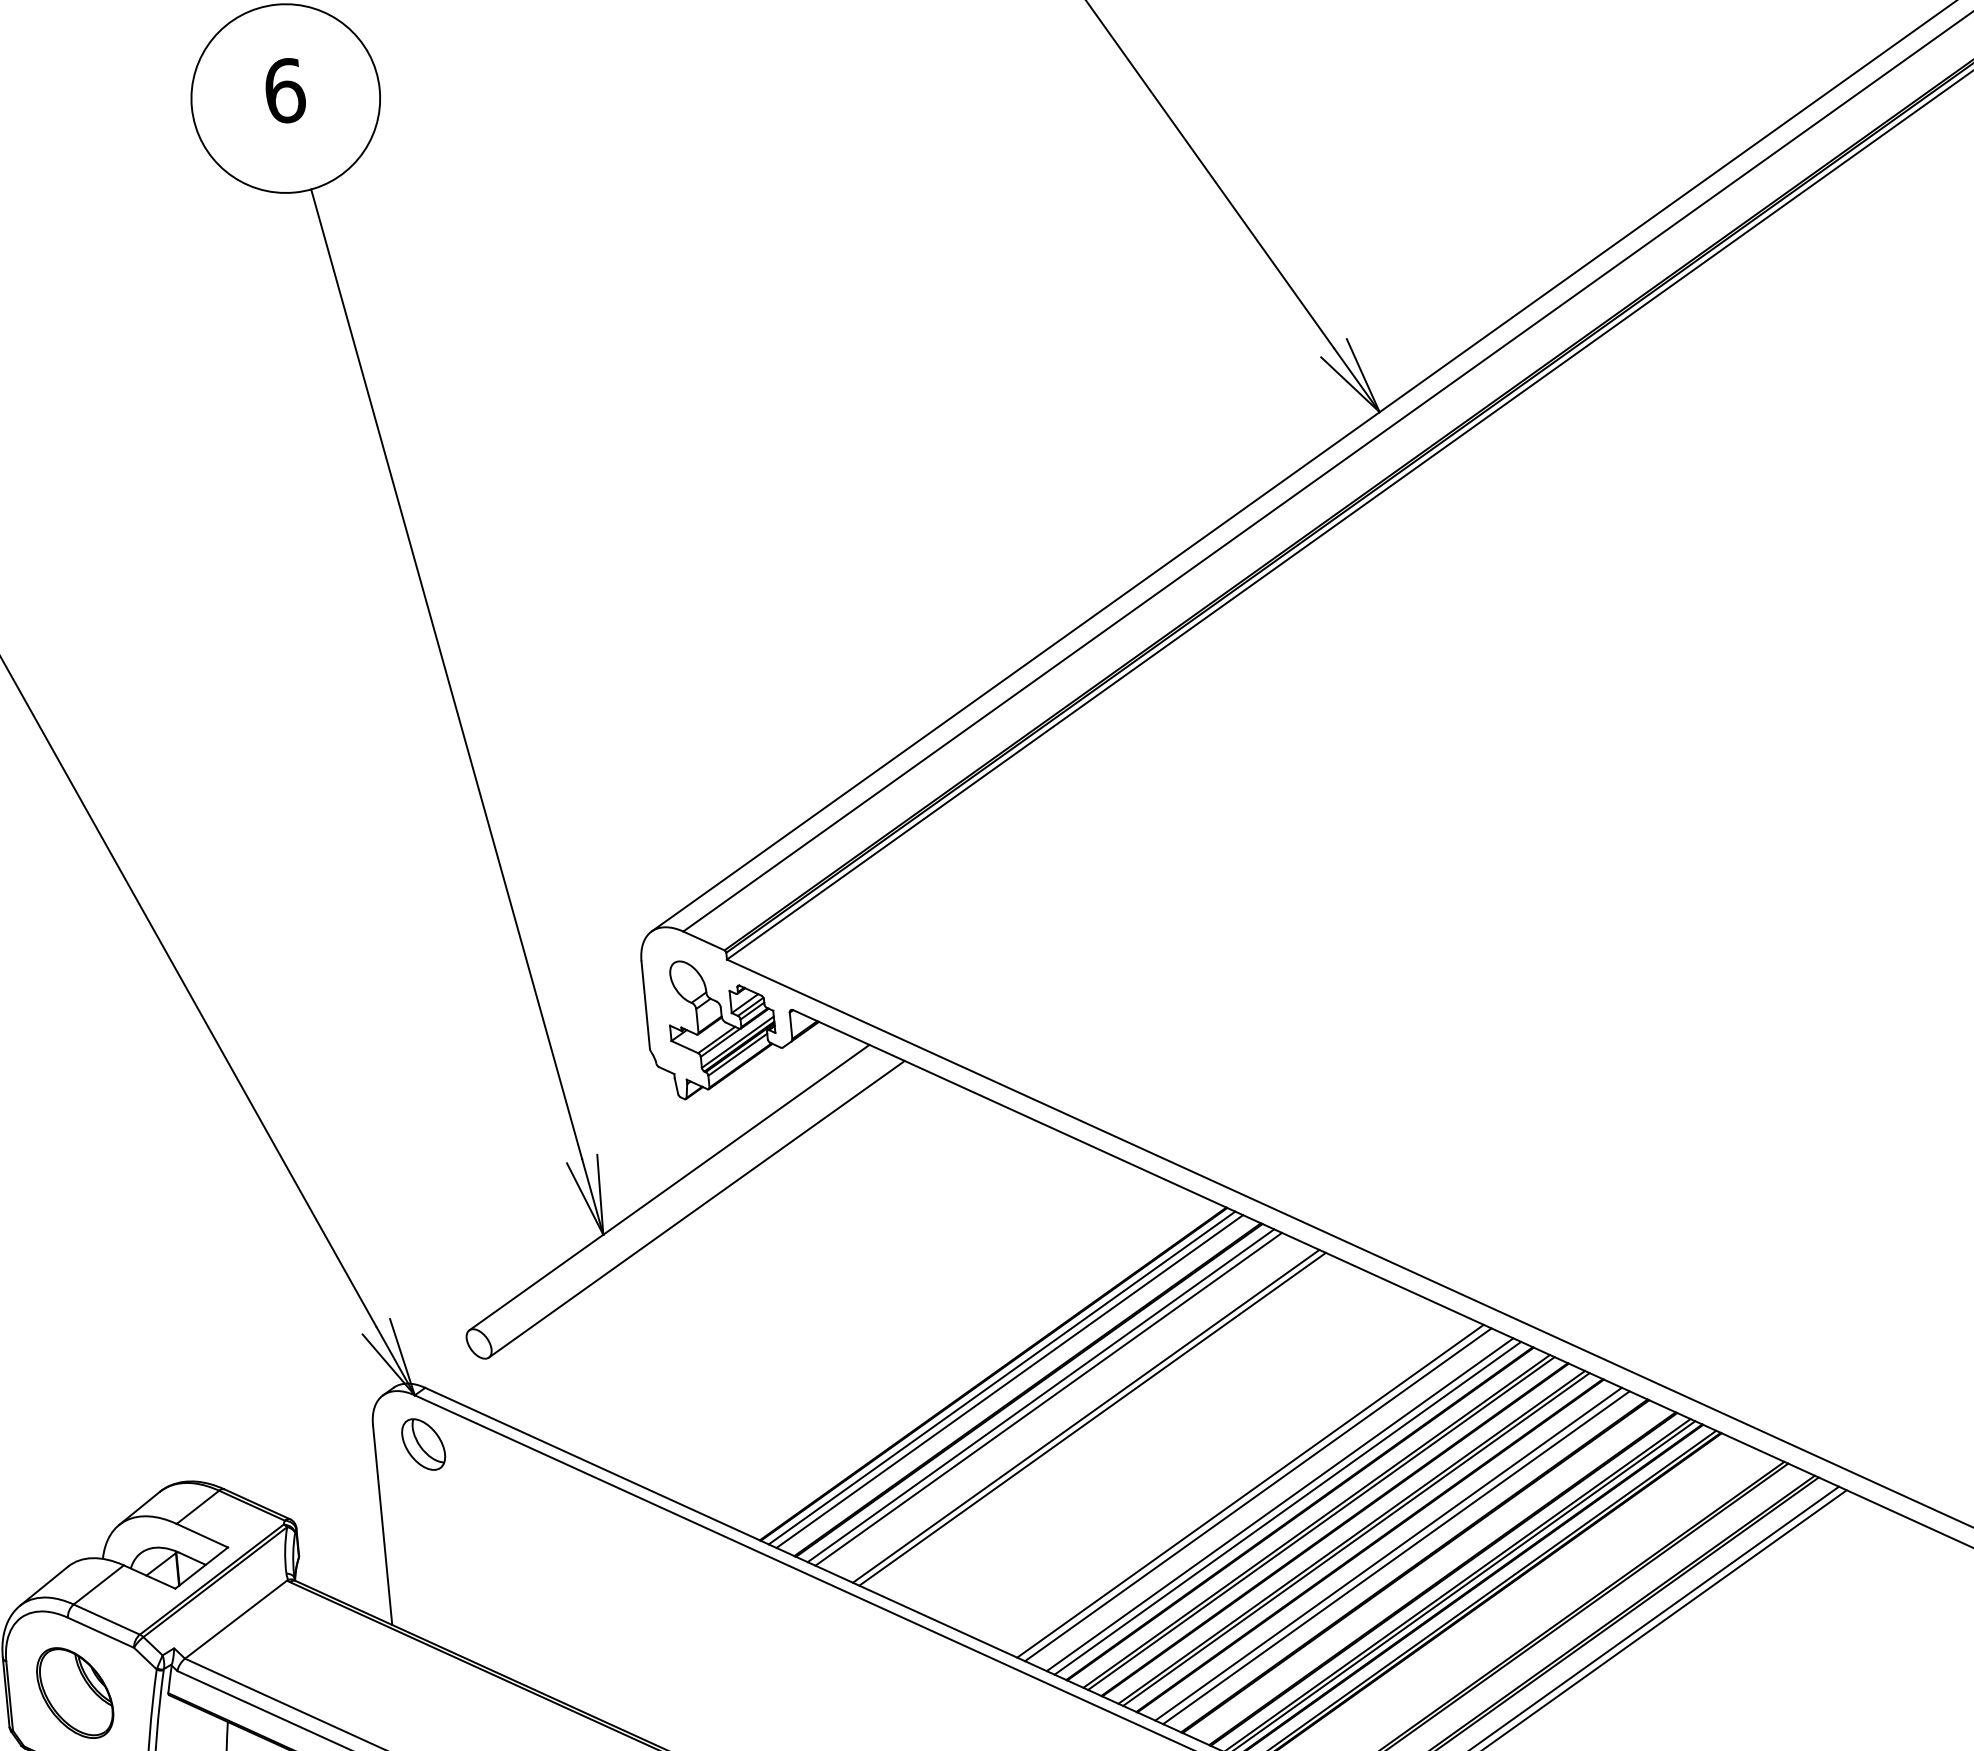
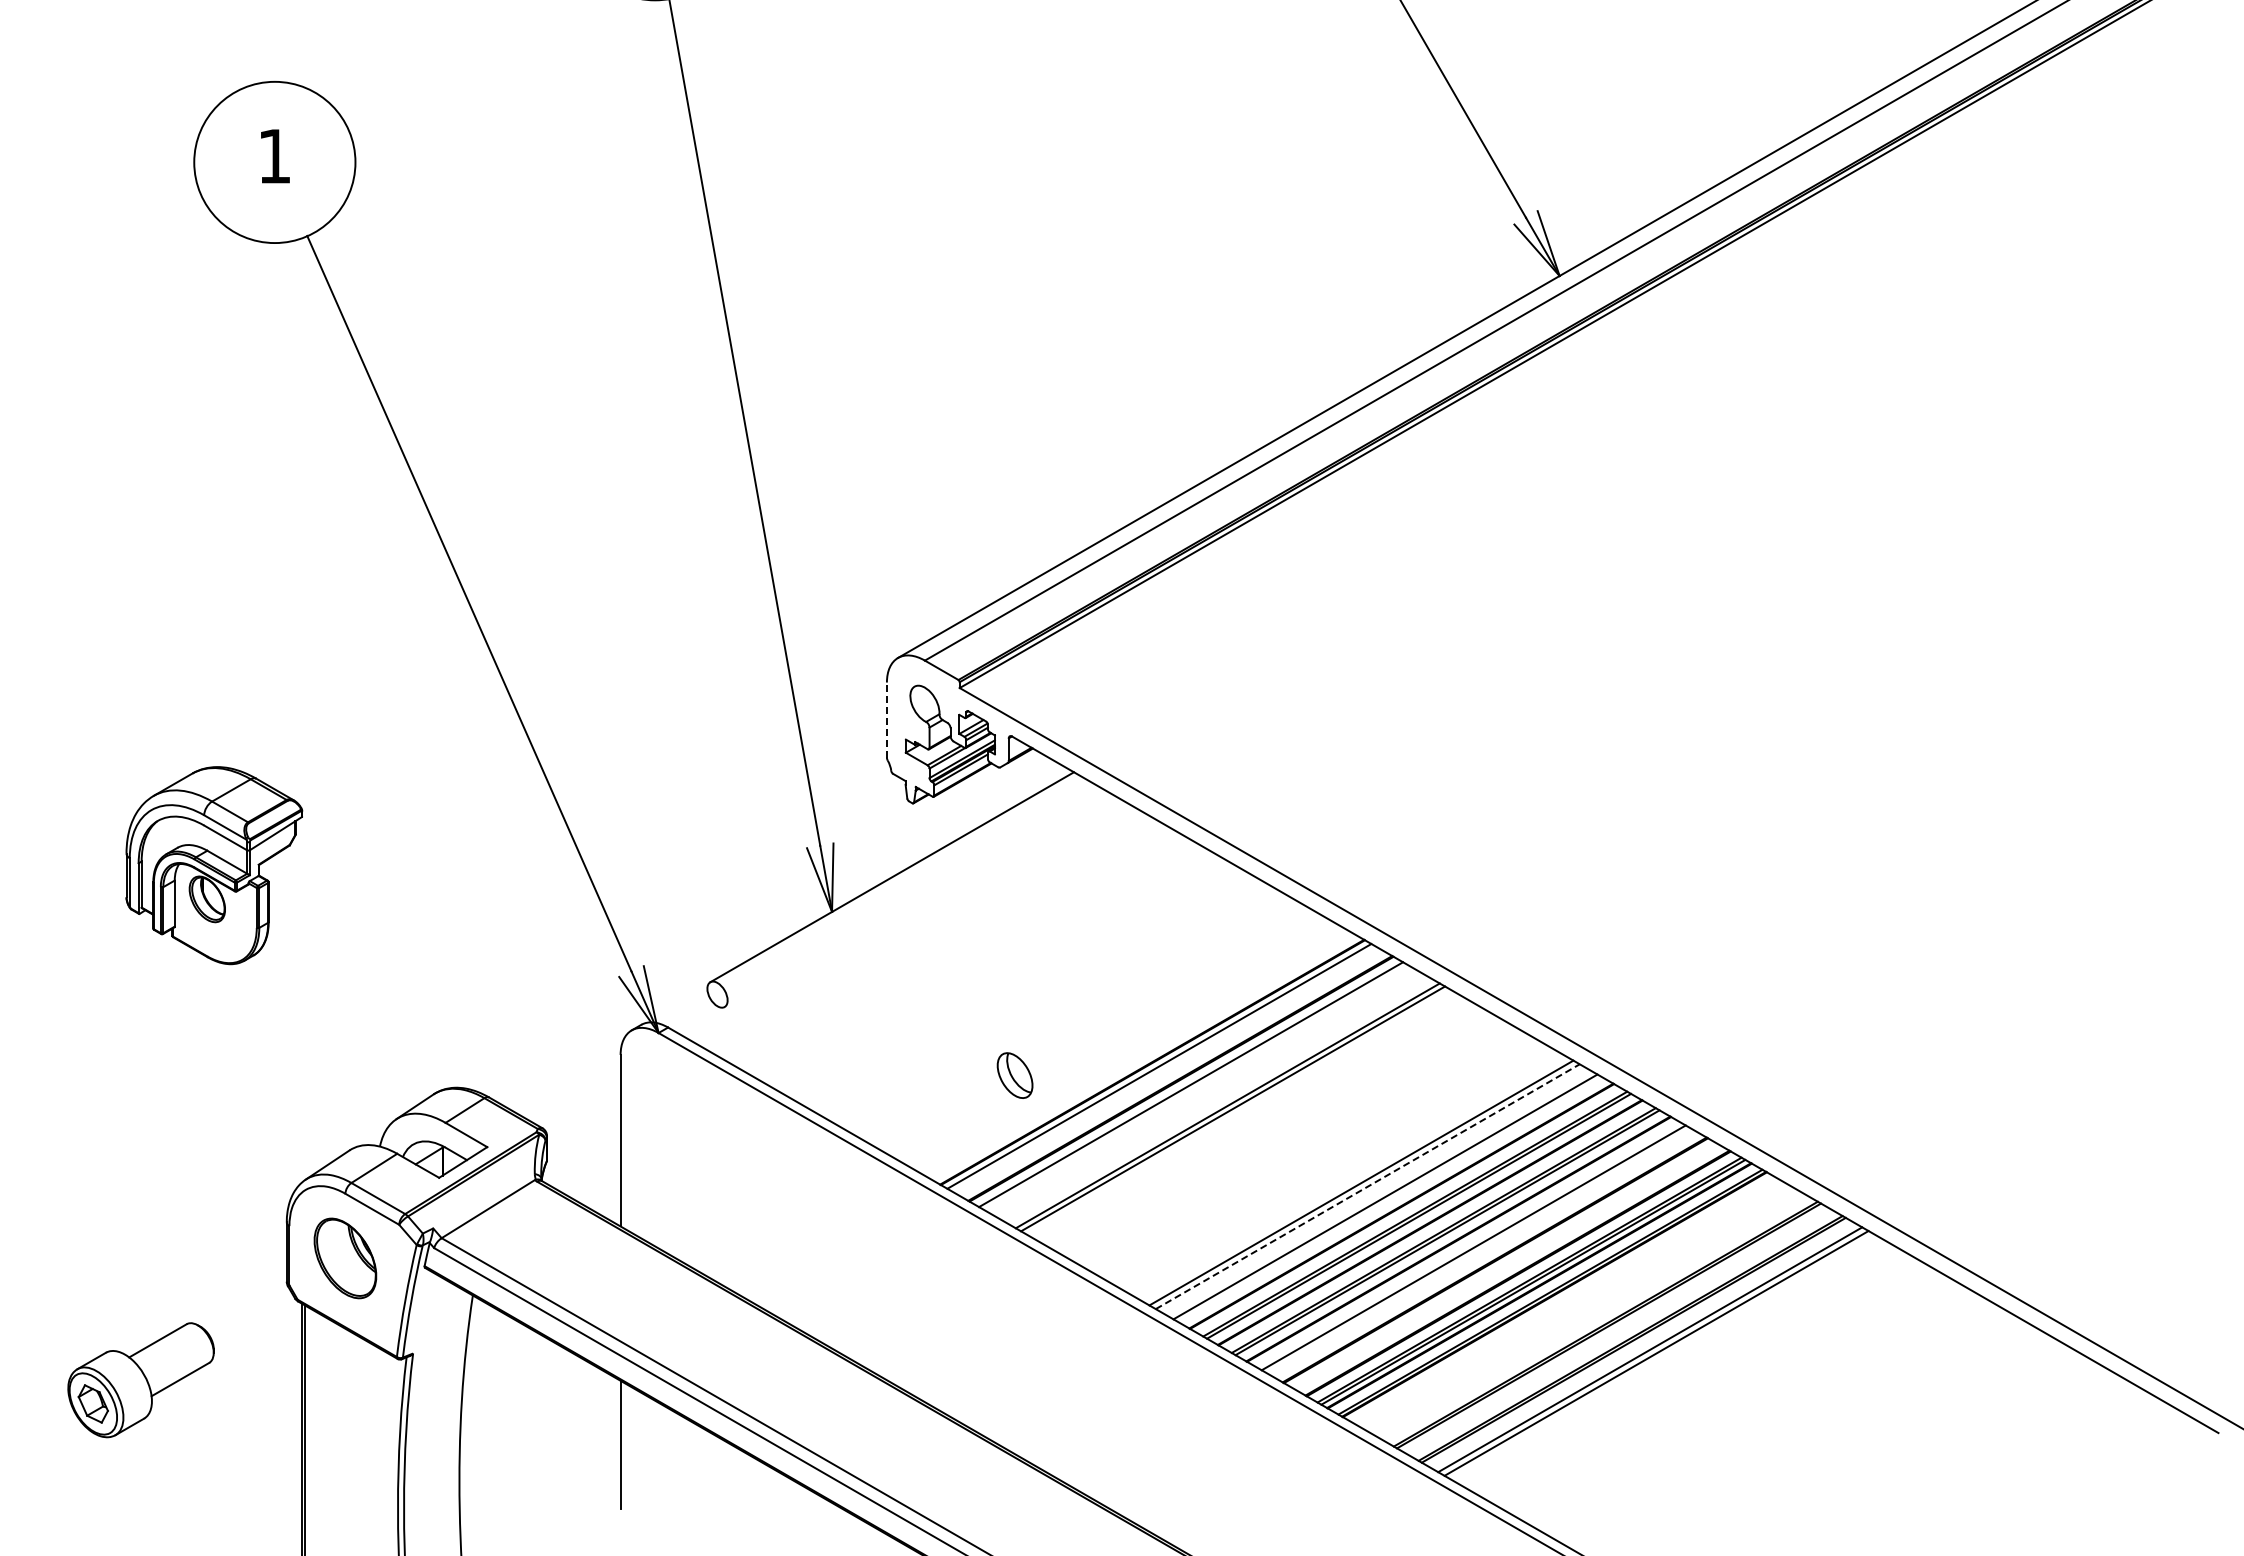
line: (645, 1005) -> (886, 720), solid -> dashed
line: (696, 1208) -> (913, 897), removed
line: (1009, 1380) -> (1165, 1069), removed
line: (1048, 1398) -> (1197, 1087), removed
part: (422, 1444) -> (1014, 1075), moved
line: (1257, 1494) -> (1367, 1186), solid -> dashed
line: (1287, 1508) -> (1391, 1200), removed
line: (1396, 1557) -> (1480, 1251), removed

